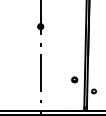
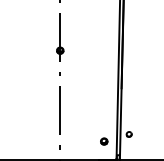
part: (74, 79) -> (104, 141), moved

